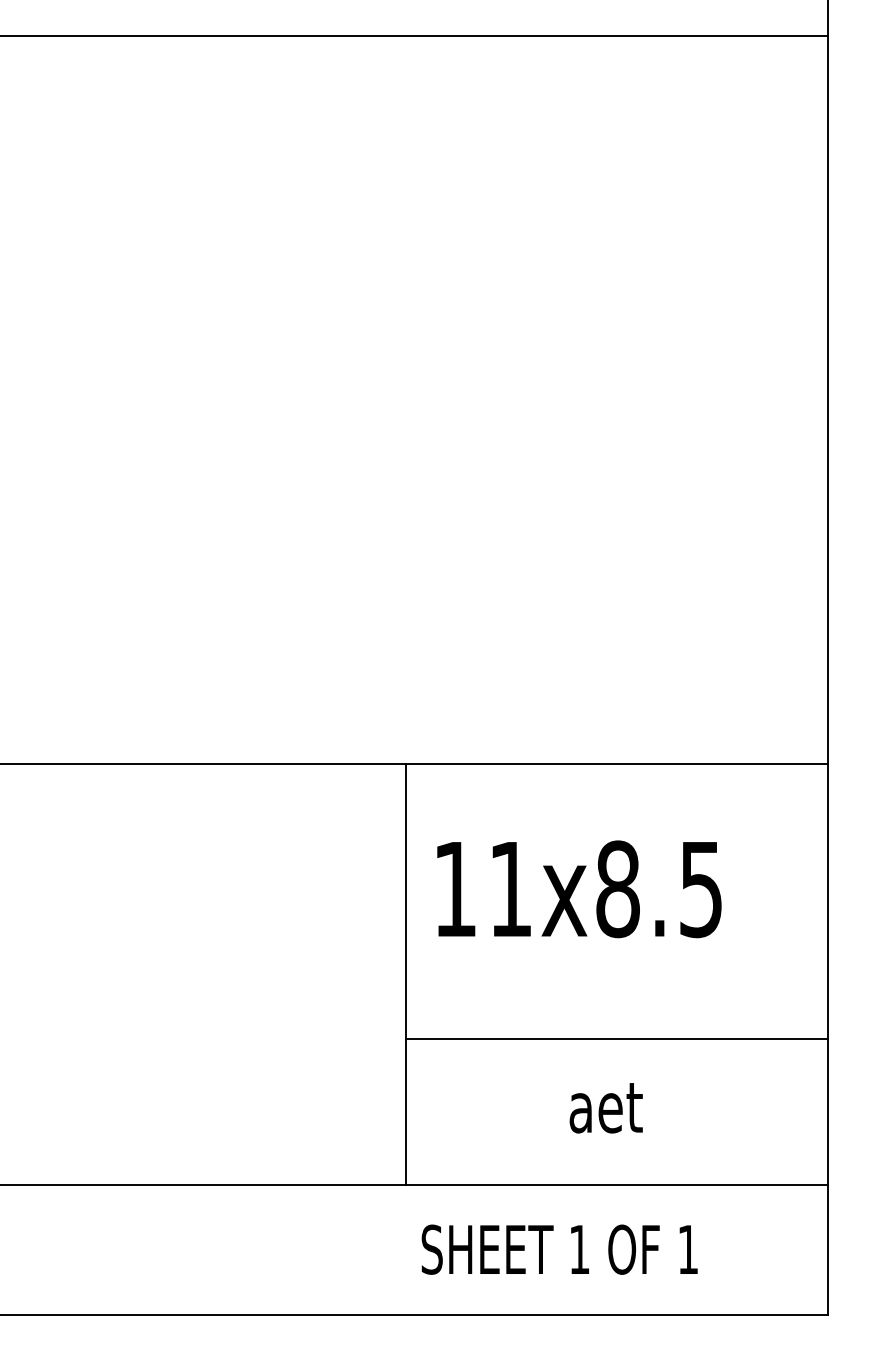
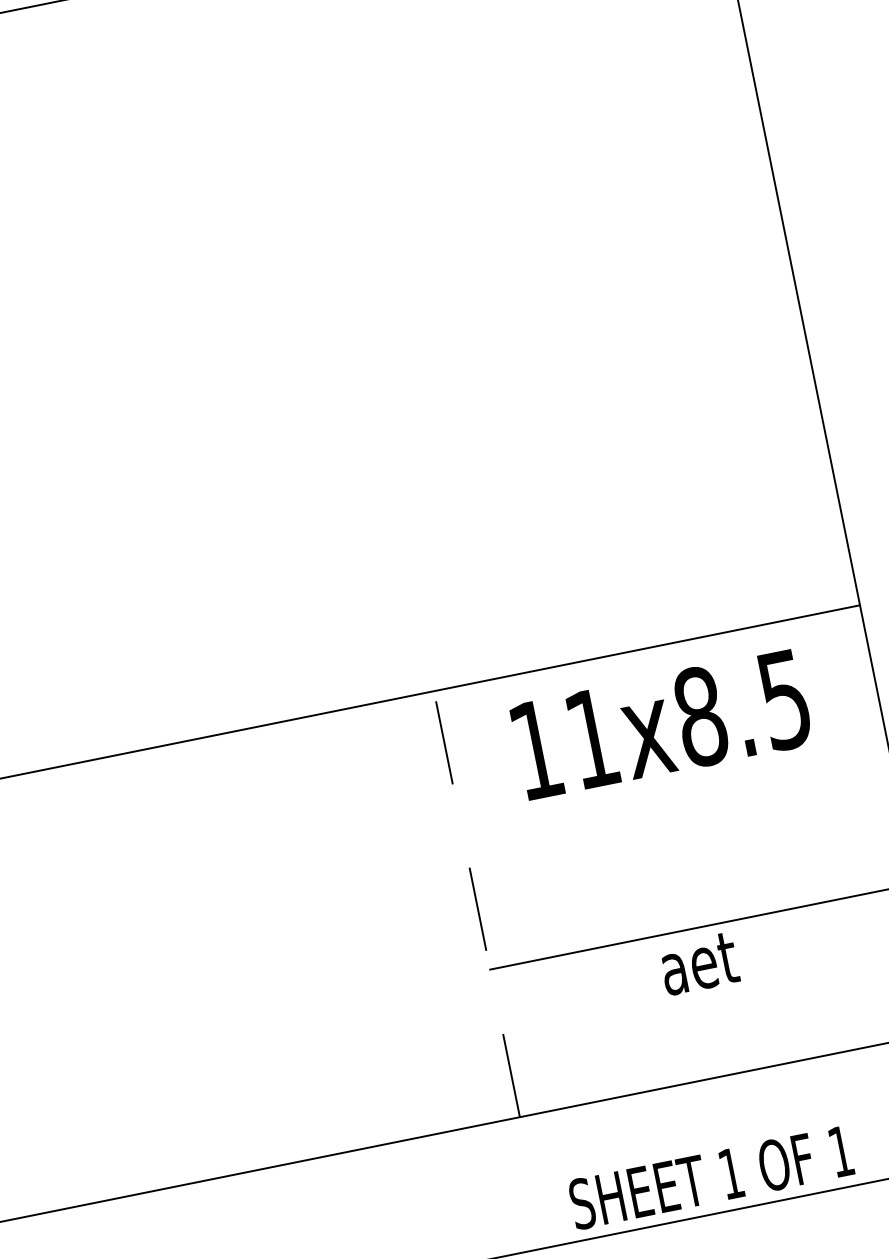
text: (579, 889) -> (661, 724), moved
line: (406, 974) -> (477, 904), solid -> dashed
text: (605, 1108) -> (698, 964), moved
text: (559, 1249) -> (711, 1177), moved

